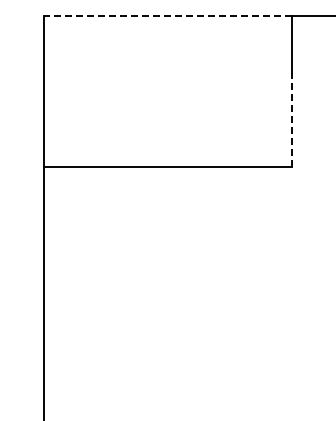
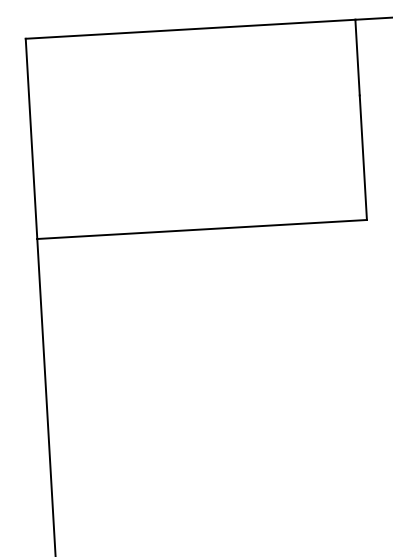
line: (167, 16) -> (189, 29), dashed -> solid
line: (292, 120) -> (363, 158), dashed -> solid

